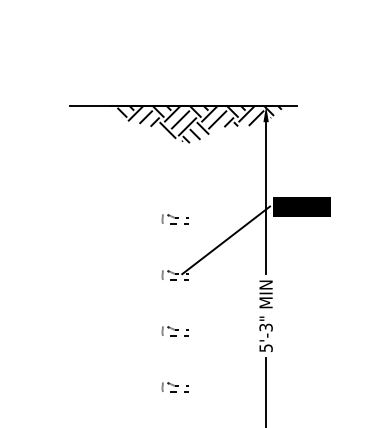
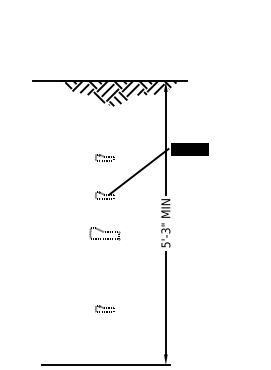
part: (175, 331) -> (104, 233), size x1.6
part: (175, 387) -> (104, 271), removed

